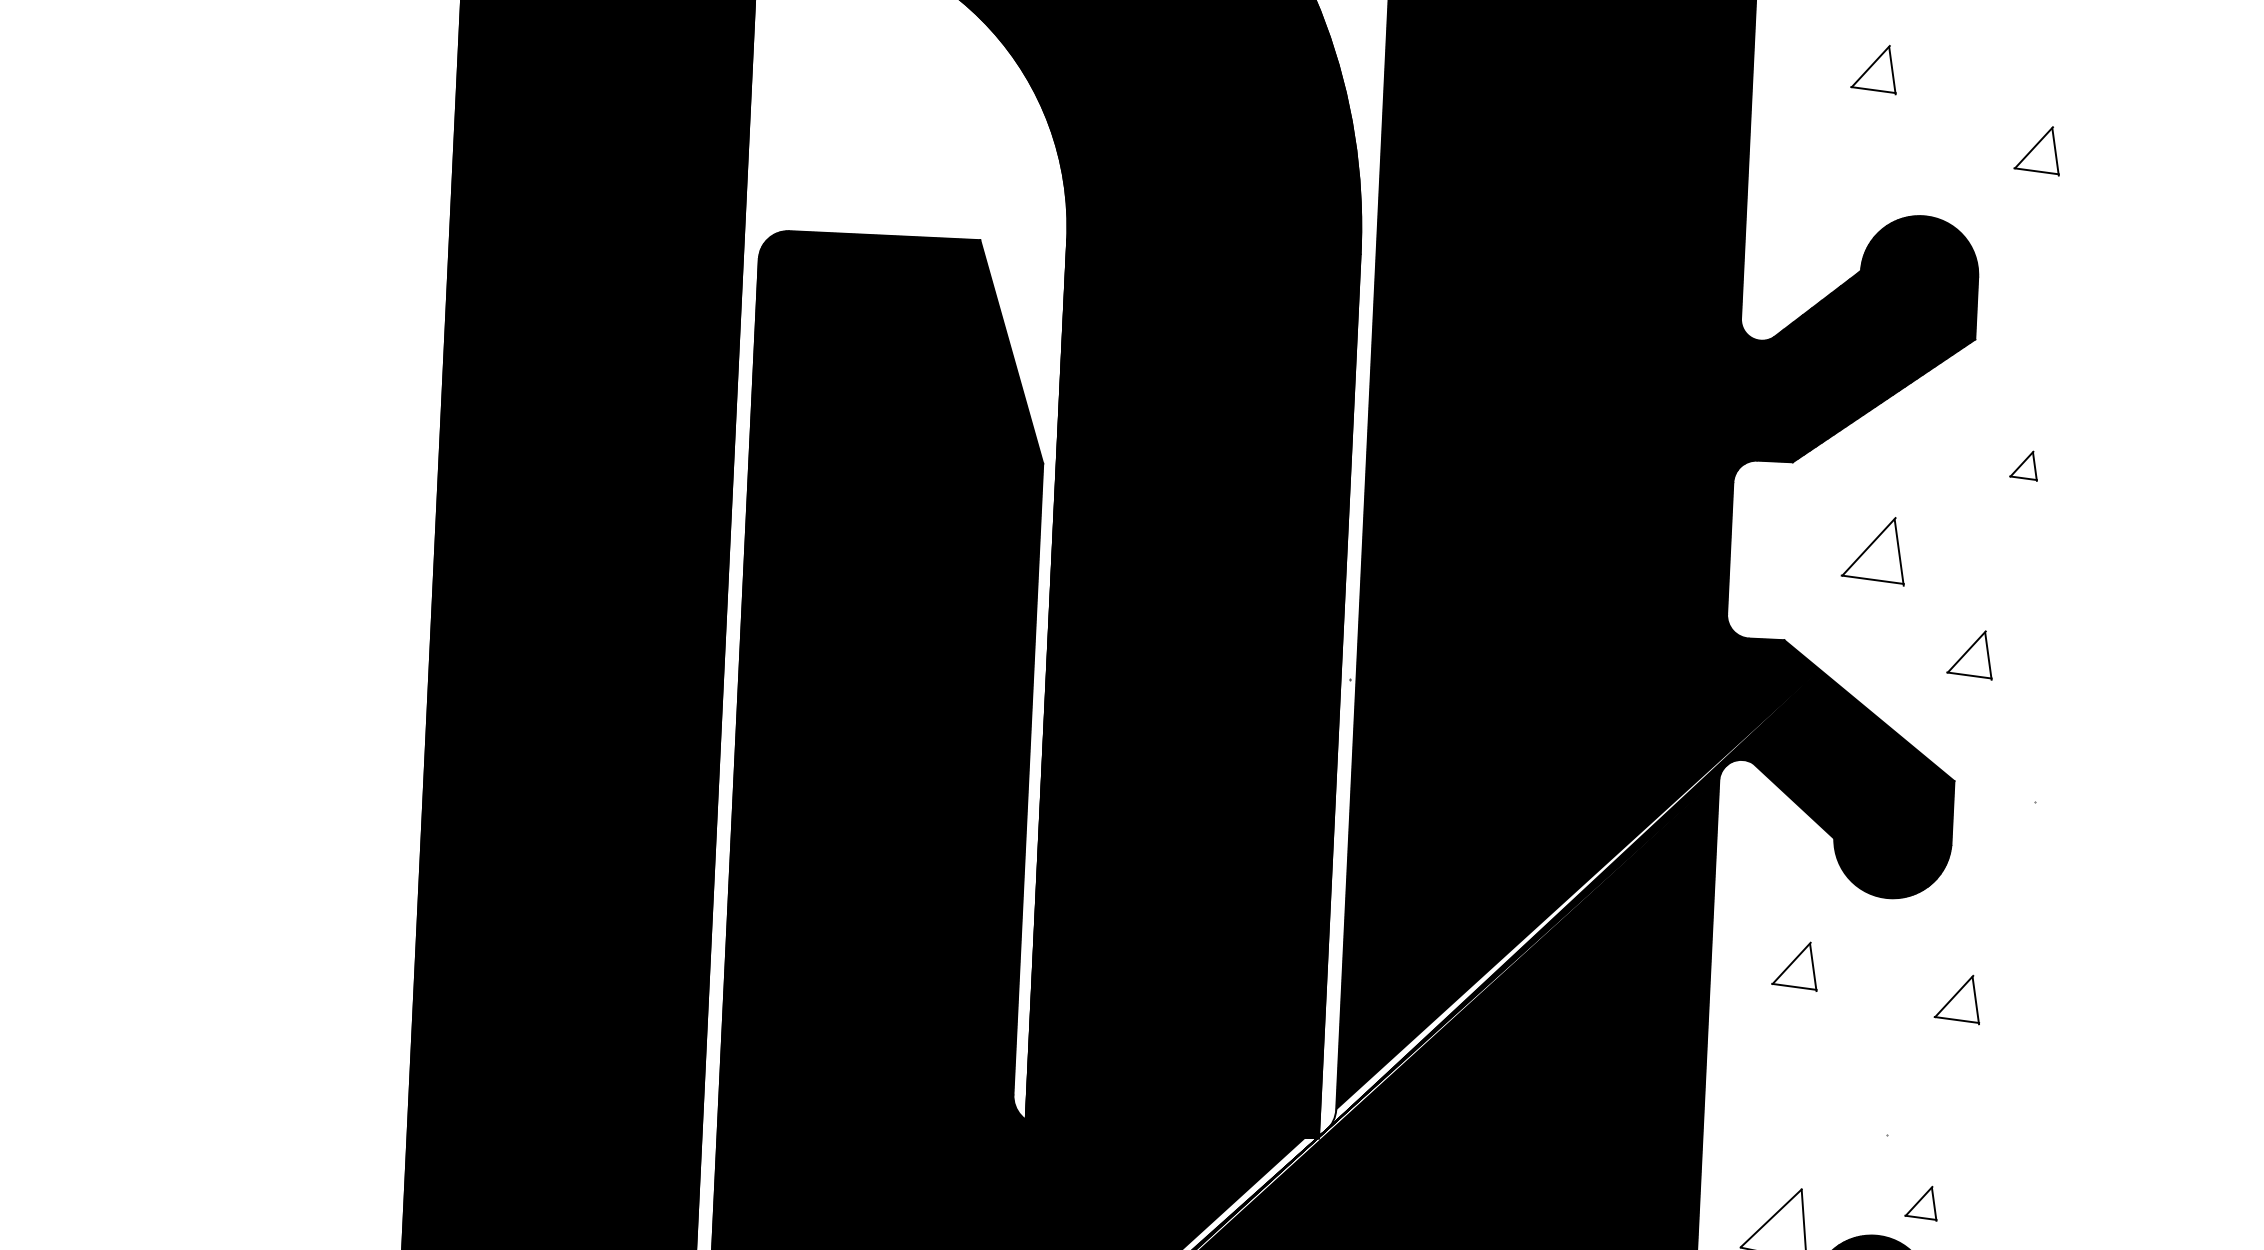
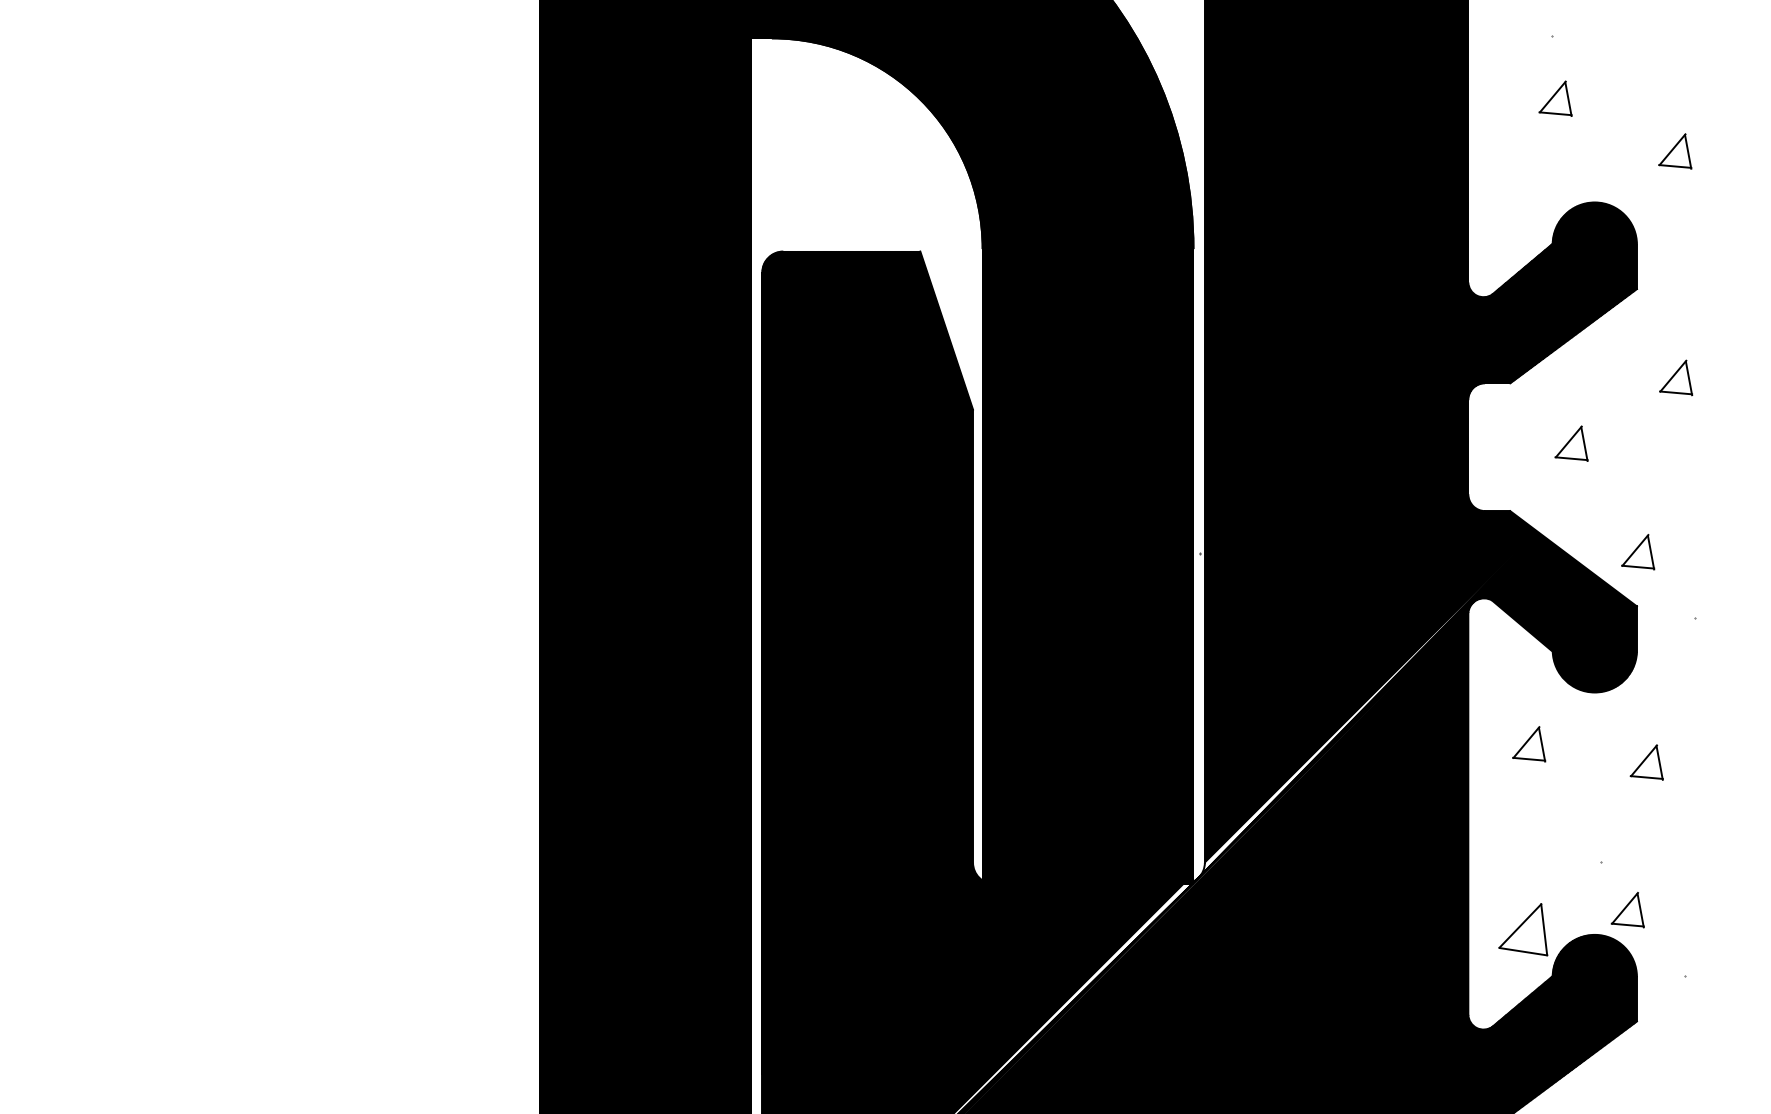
part: (2024, 465) -> (1676, 377), size x1.67
part: (1874, 550) -> (1571, 443), size x0.71
part: (1970, 655) -> (1638, 552), moved
part: (1921, 1202) -> (1627, 909), size x1.43

